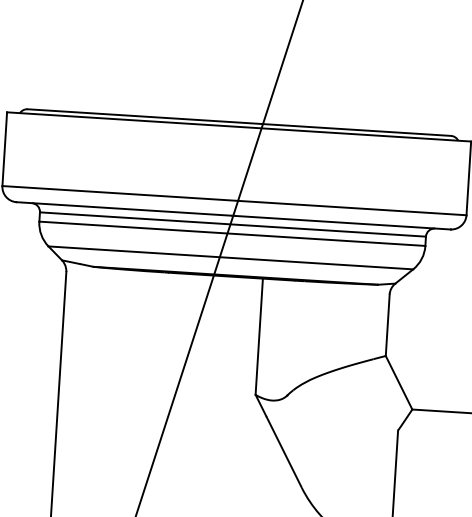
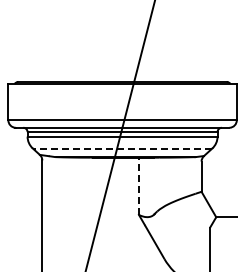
line: (230, 257) -> (122, 148), solid -> dashed
line: (258, 337) -> (138, 186), solid -> dashed

